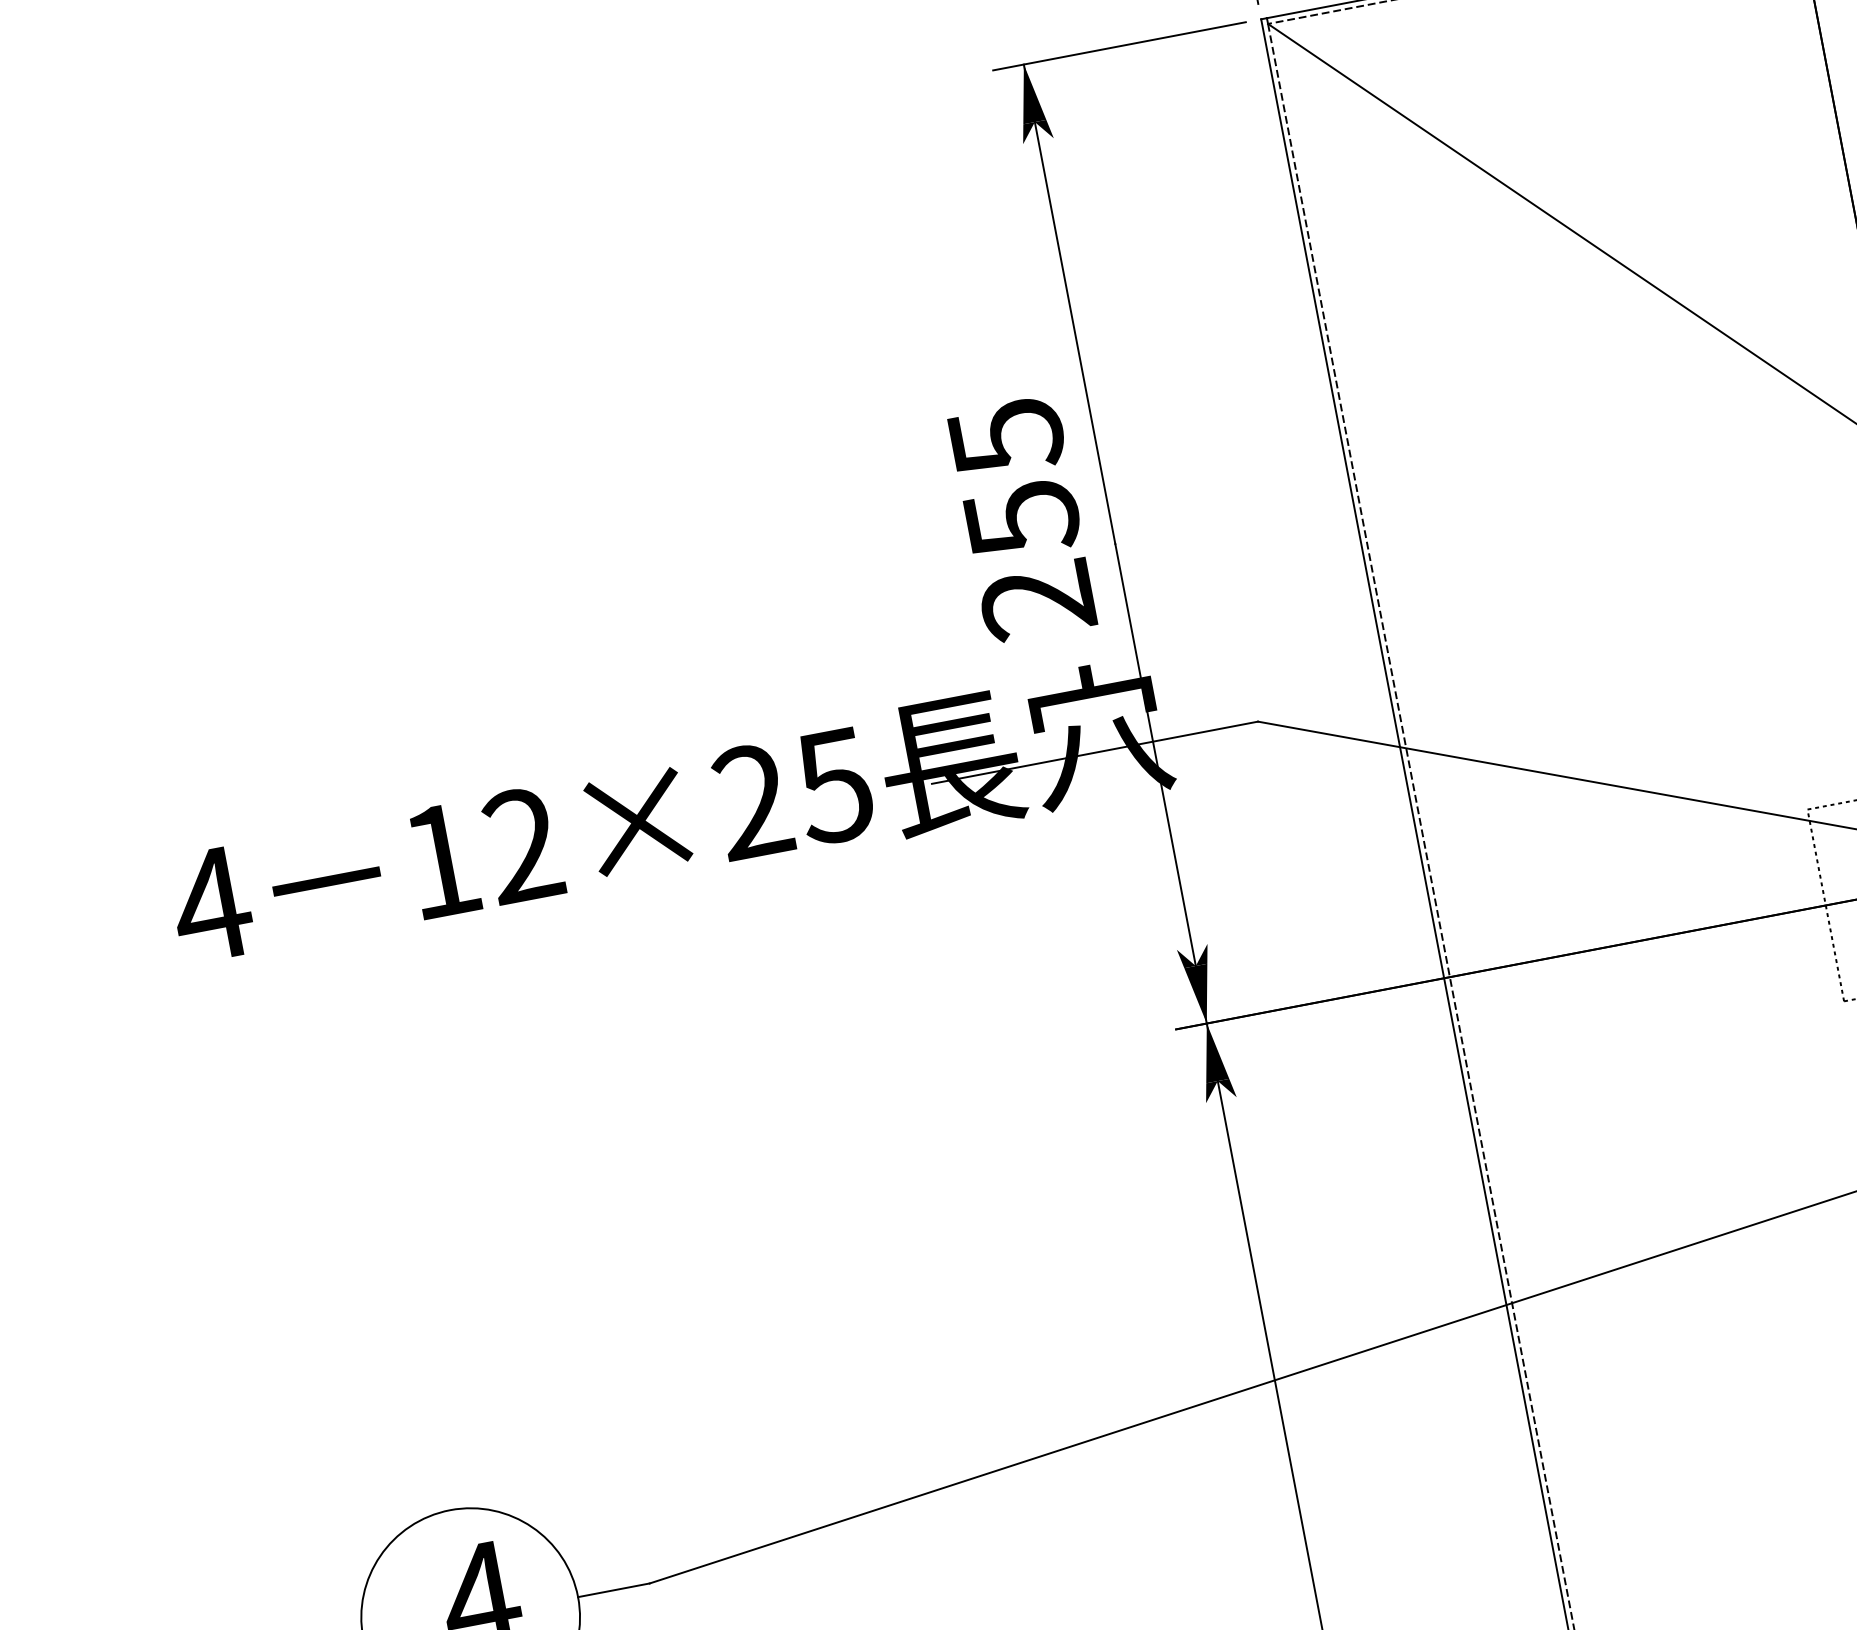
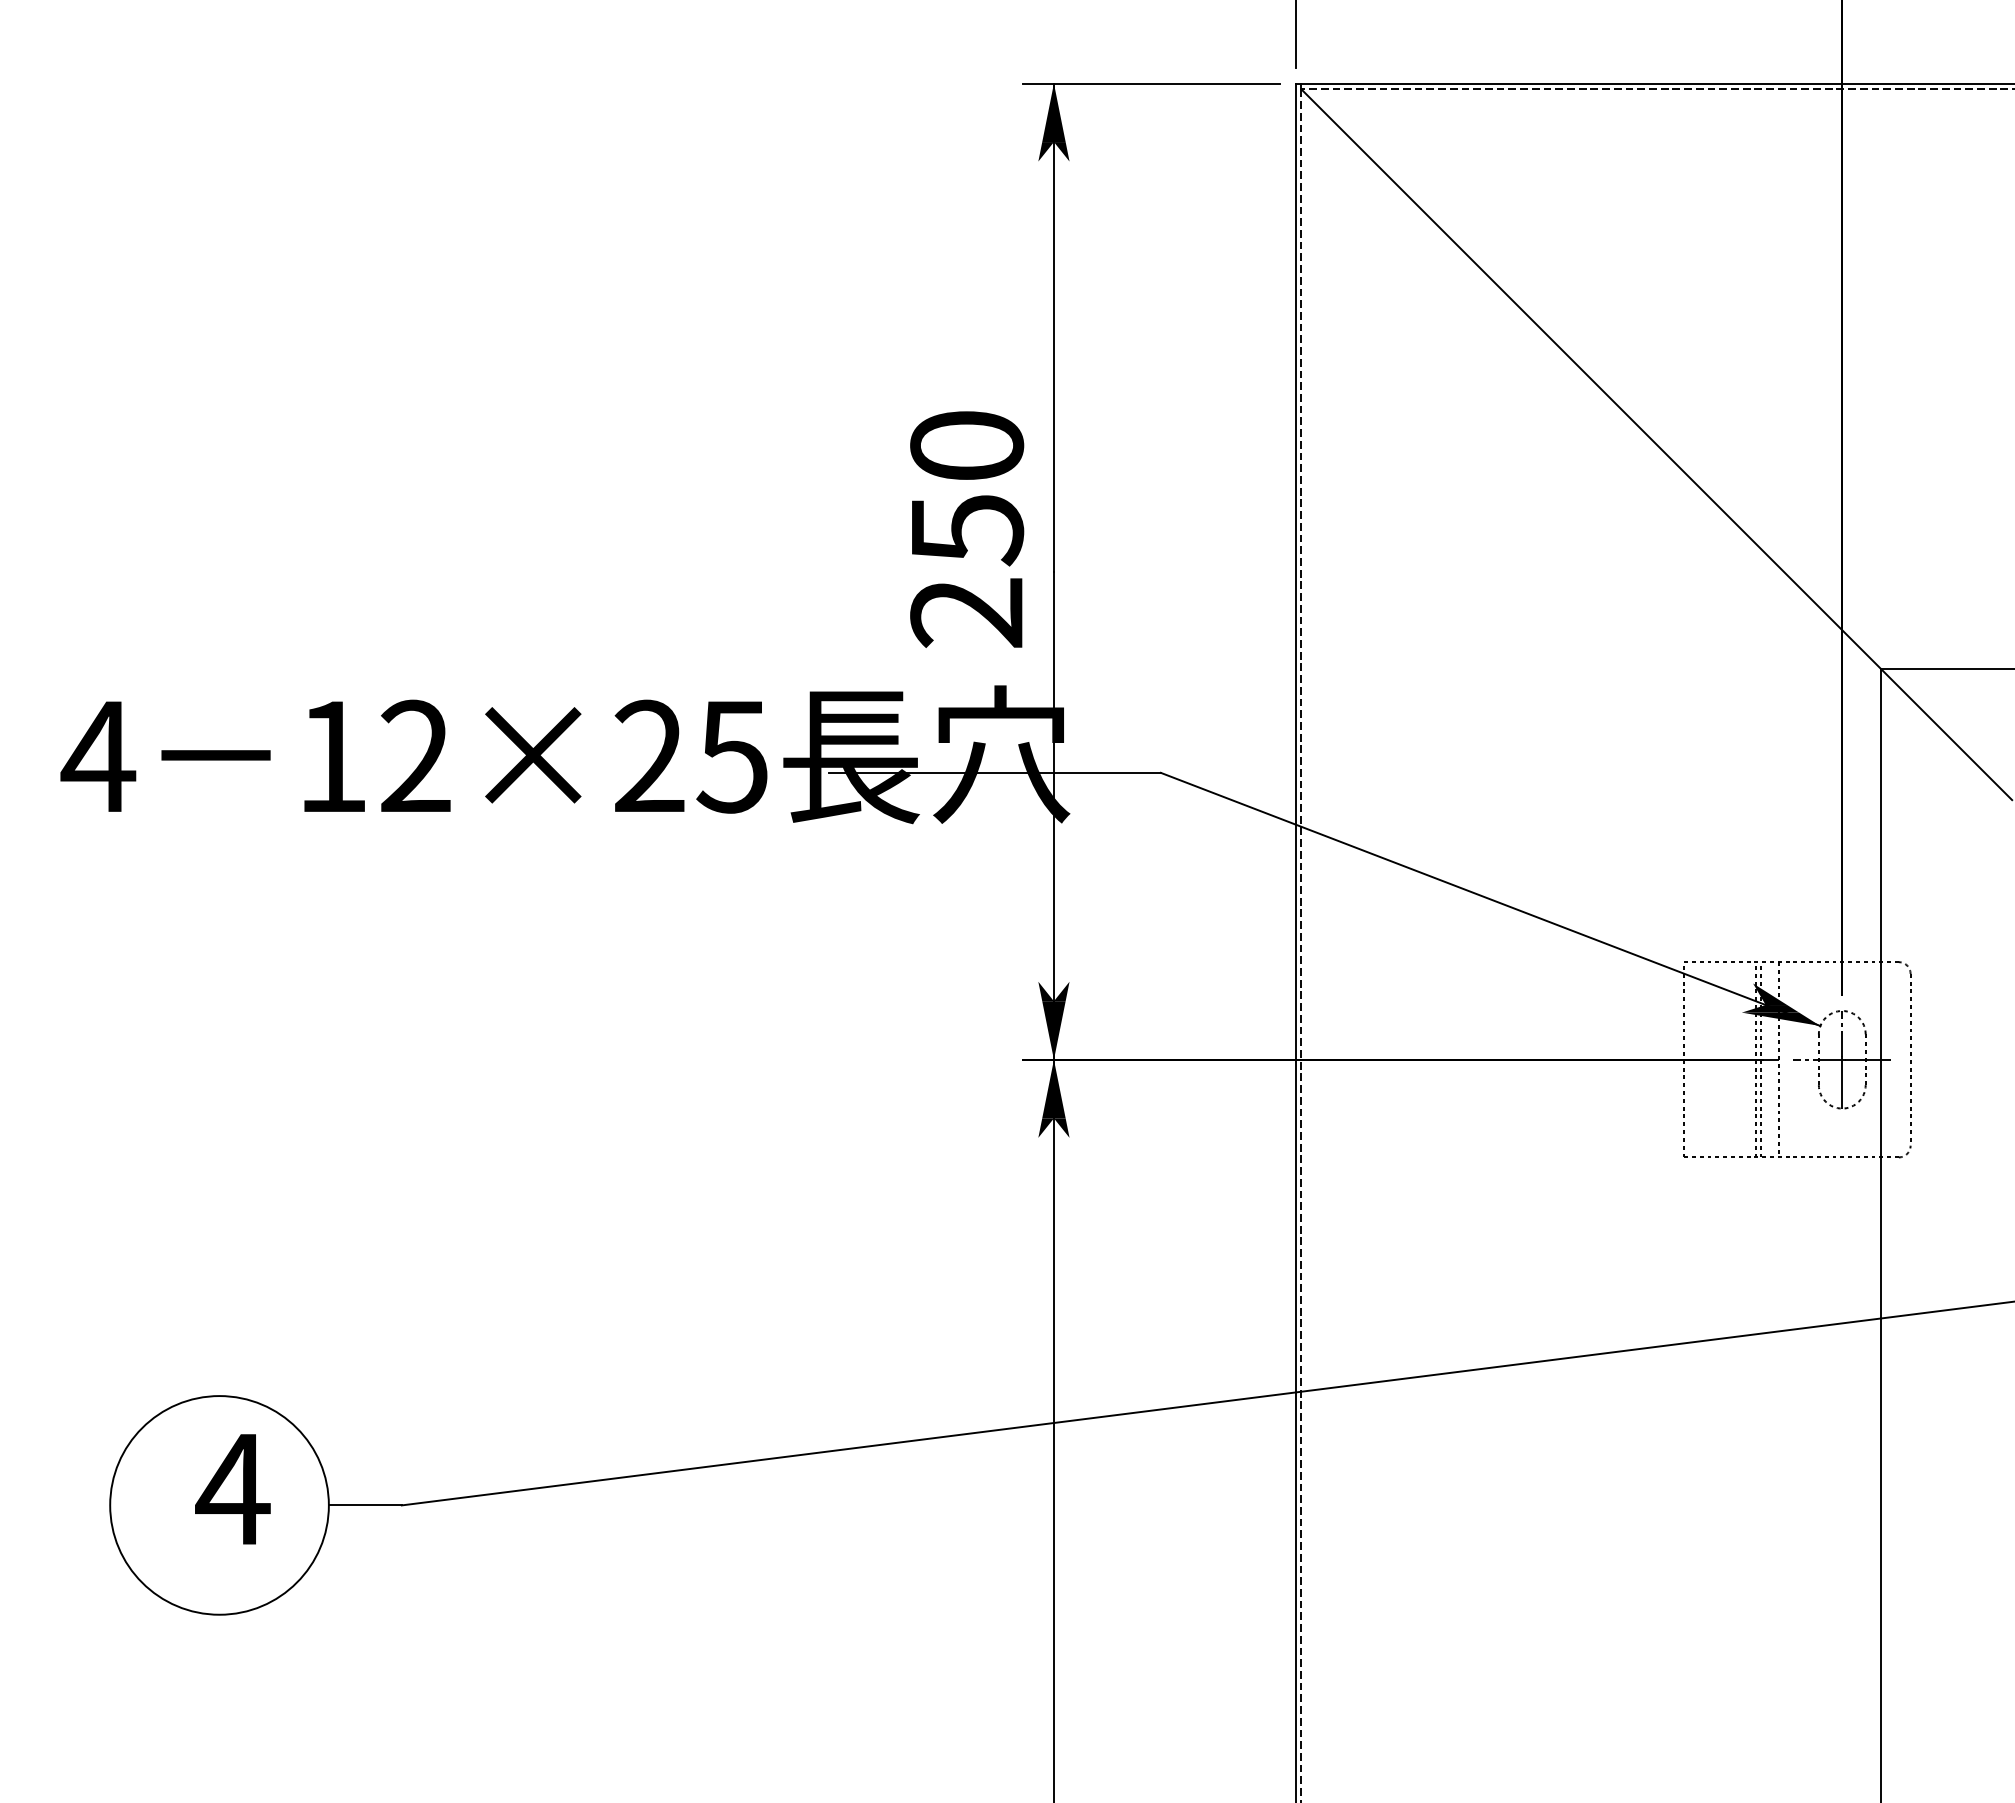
text: (1007, 438) -> (967, 447), 255 -> 250

